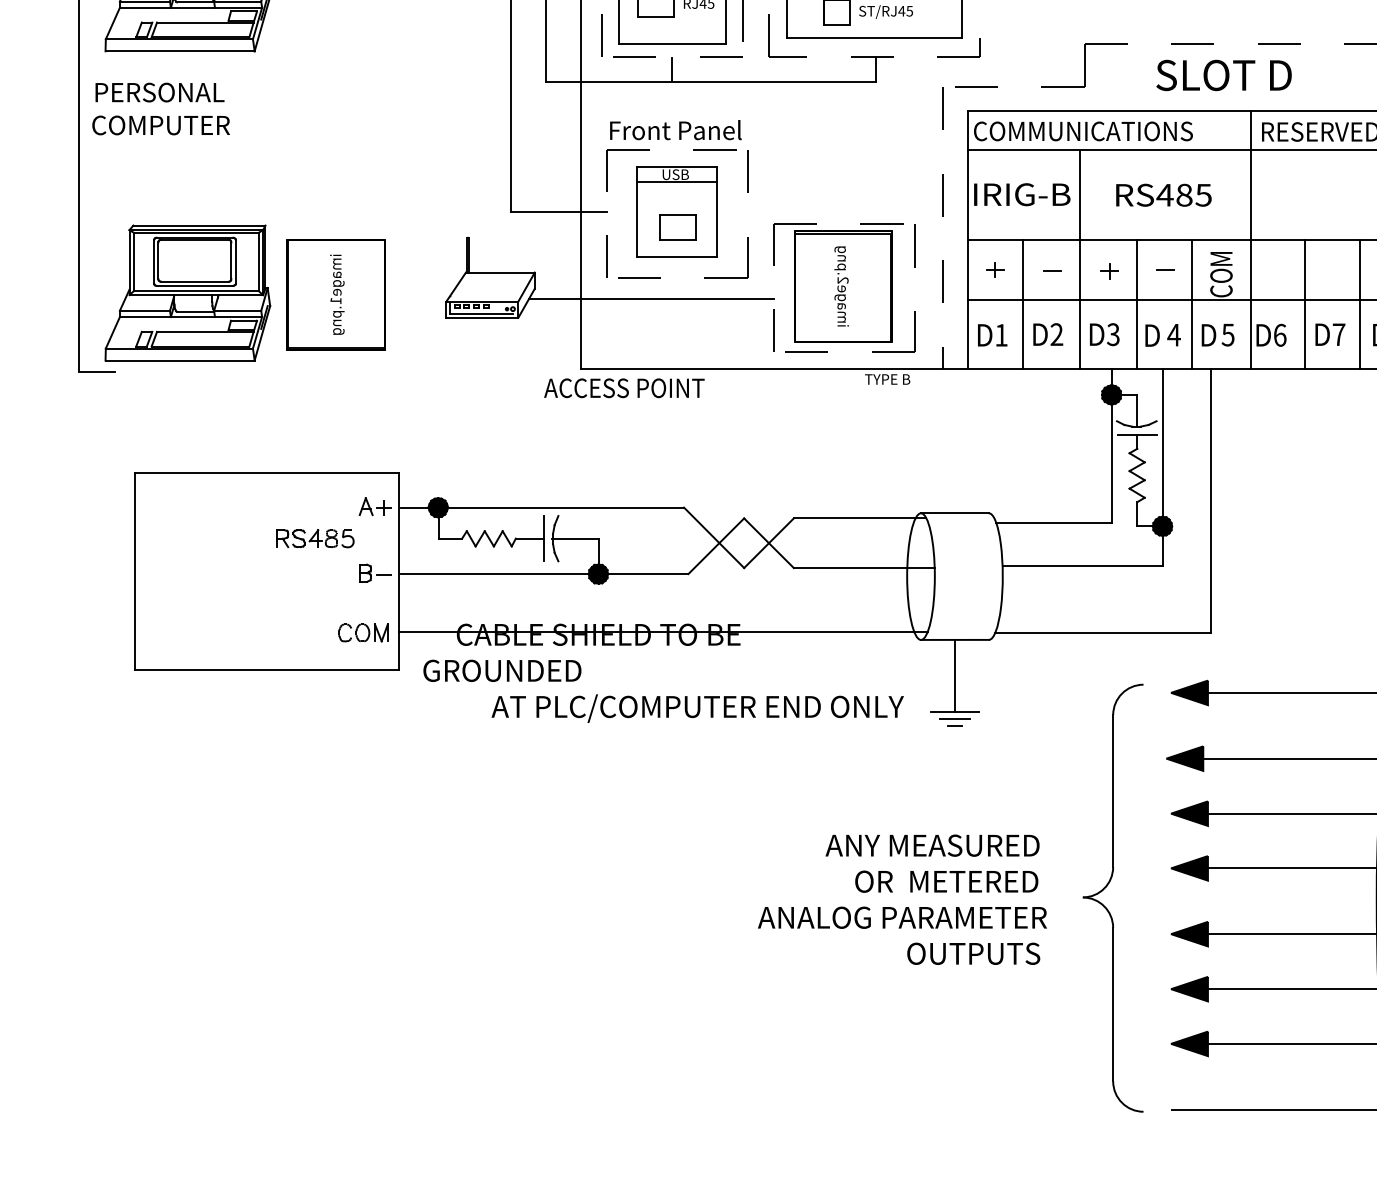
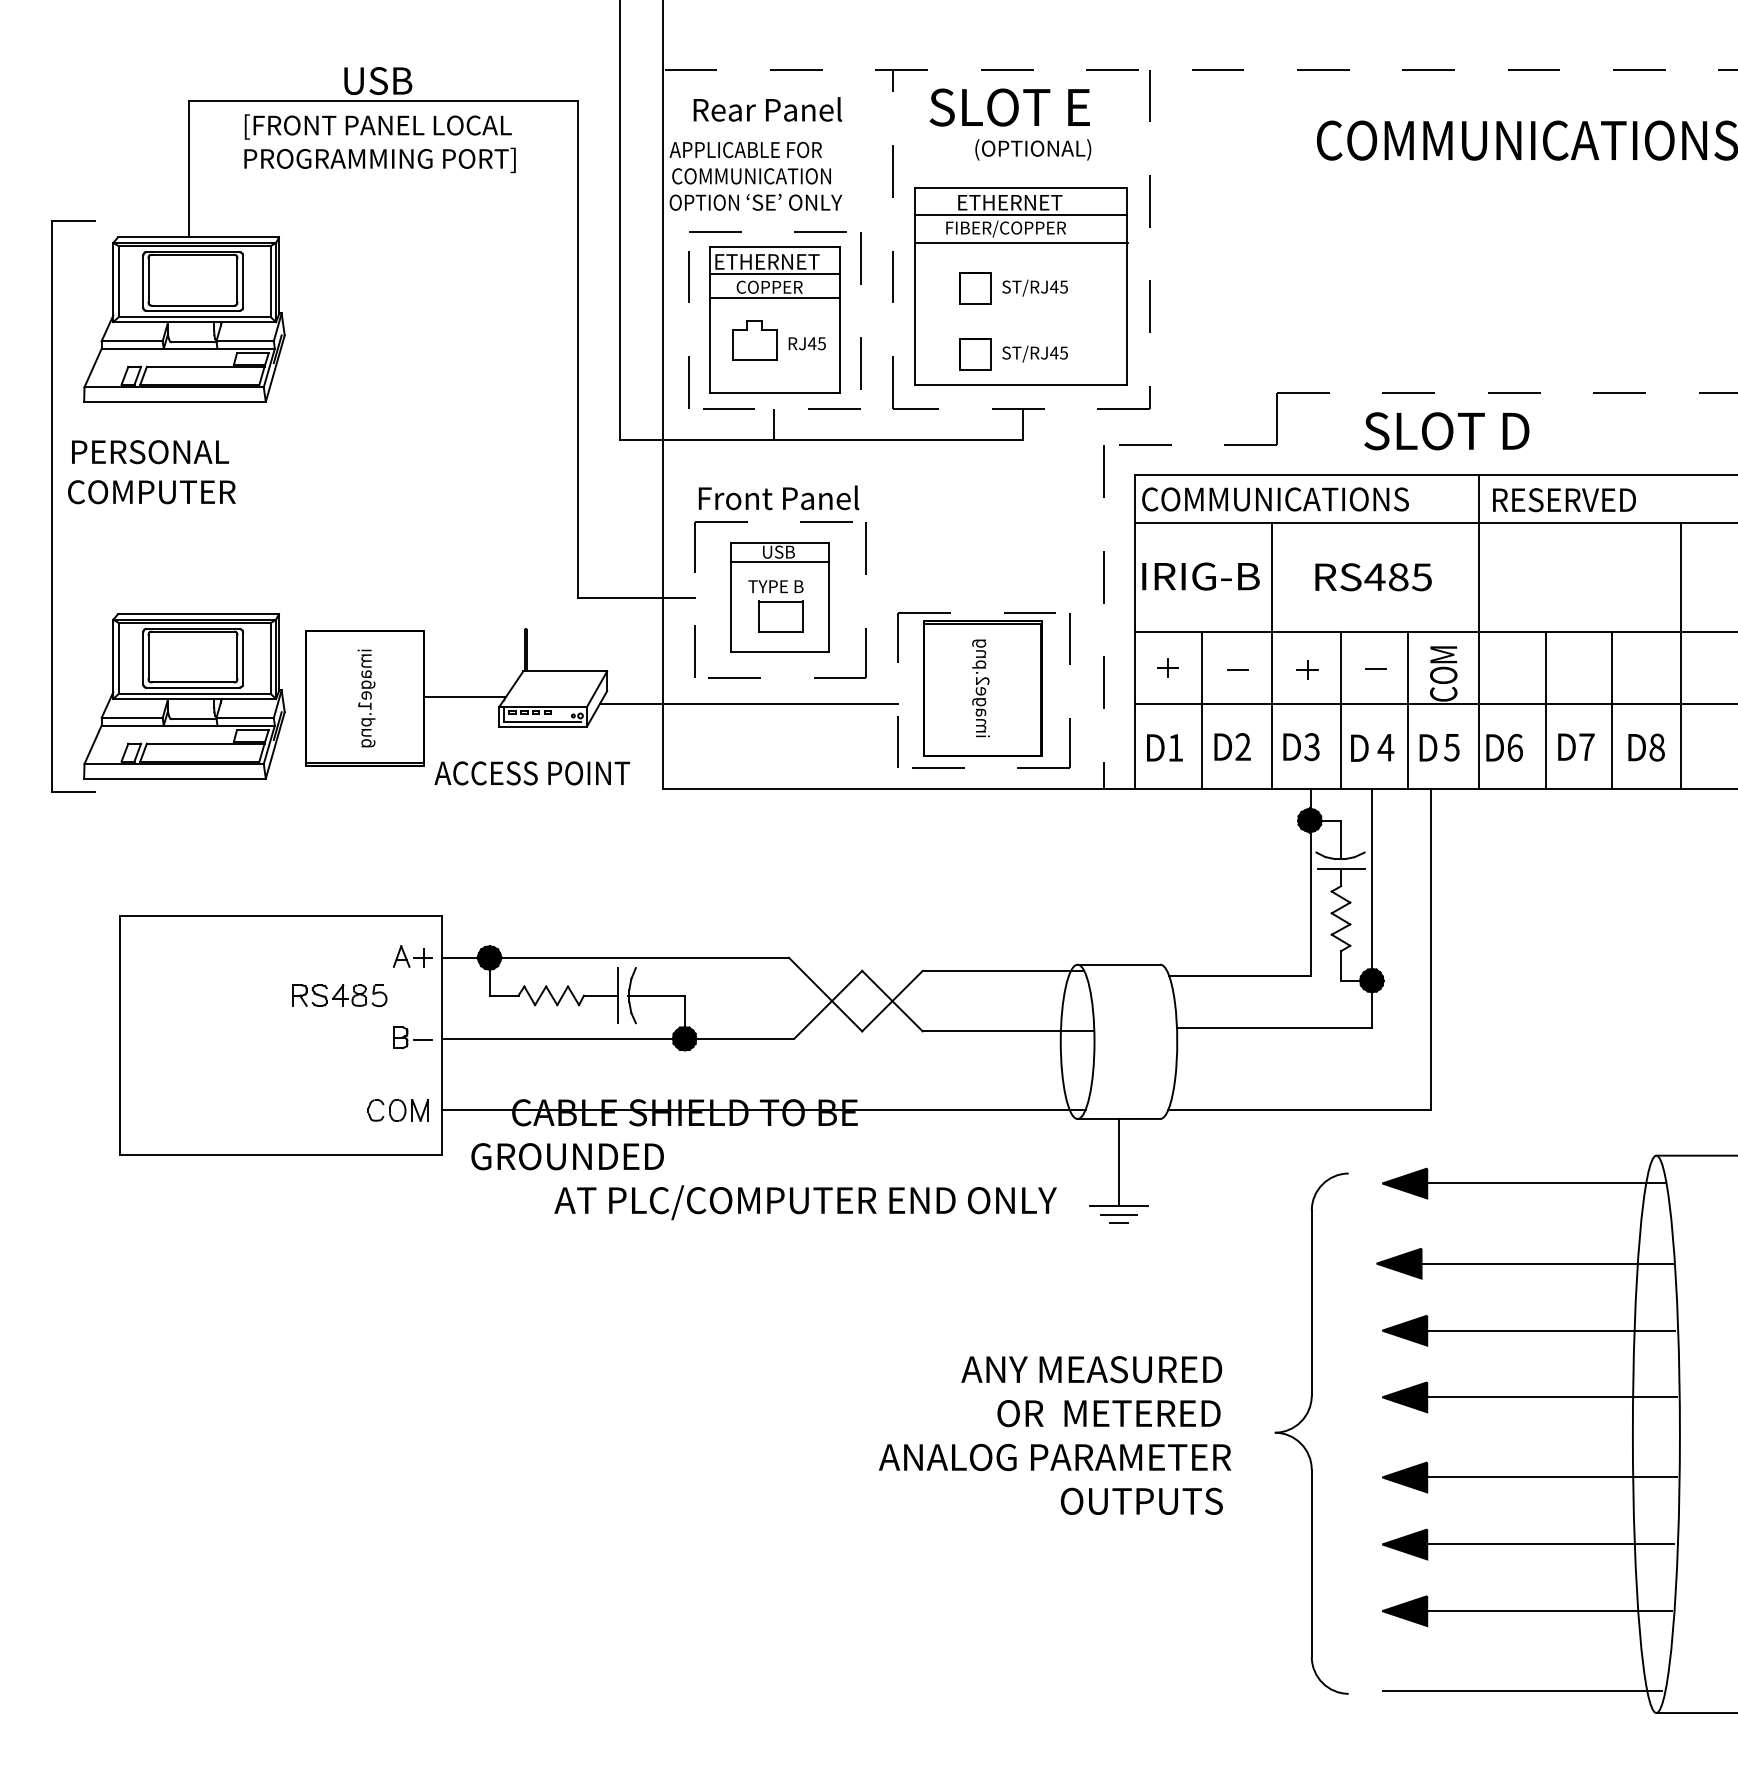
line: (417, 293) -> (464, 697), added
text: (887, 379) -> (775, 586), moved
text: (623, 388) -> (531, 773), moved

